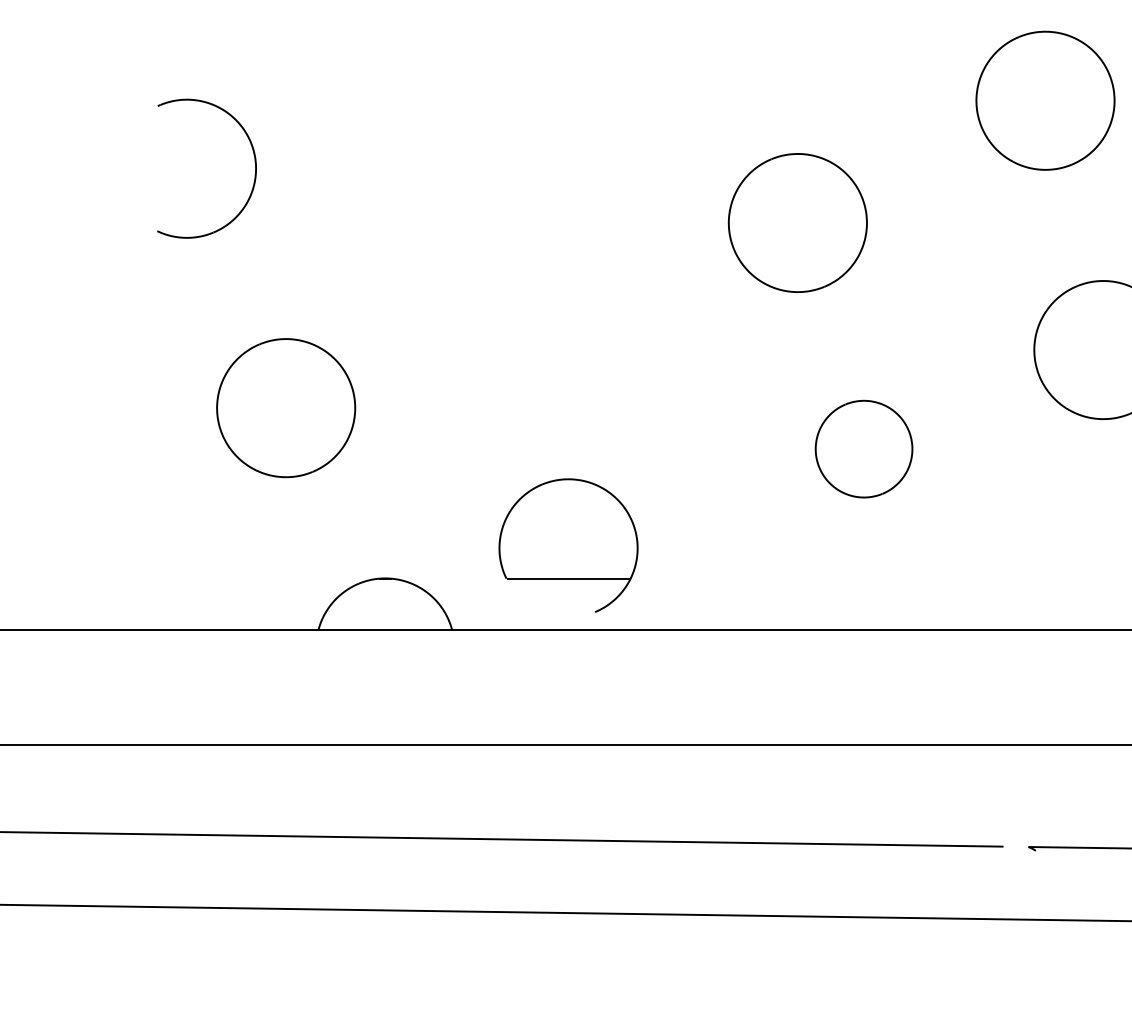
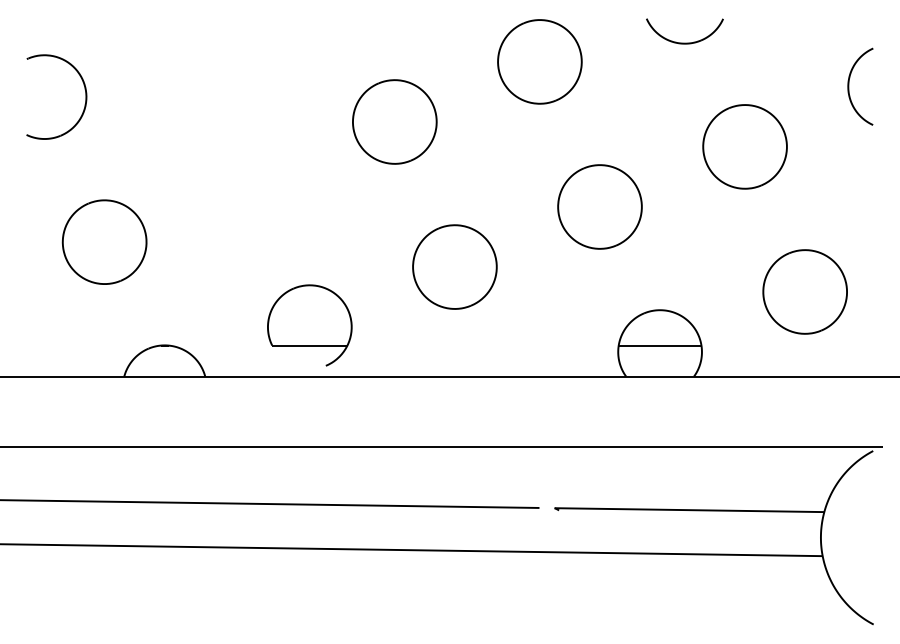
part: (1044, 100) -> (539, 61), moved
part: (797, 222) -> (394, 121), moved
part: (863, 448) -> (454, 266), size x1.43
part: (567, 545) -> (309, 325), moved

